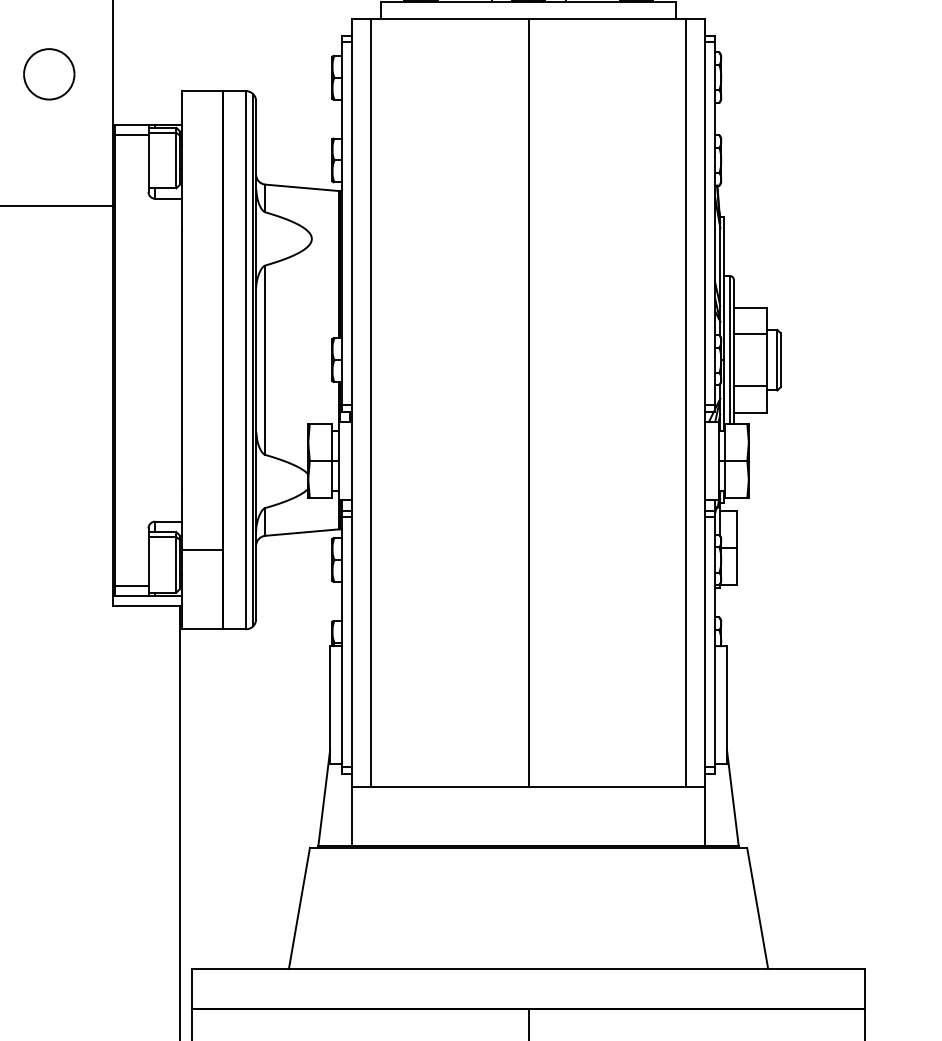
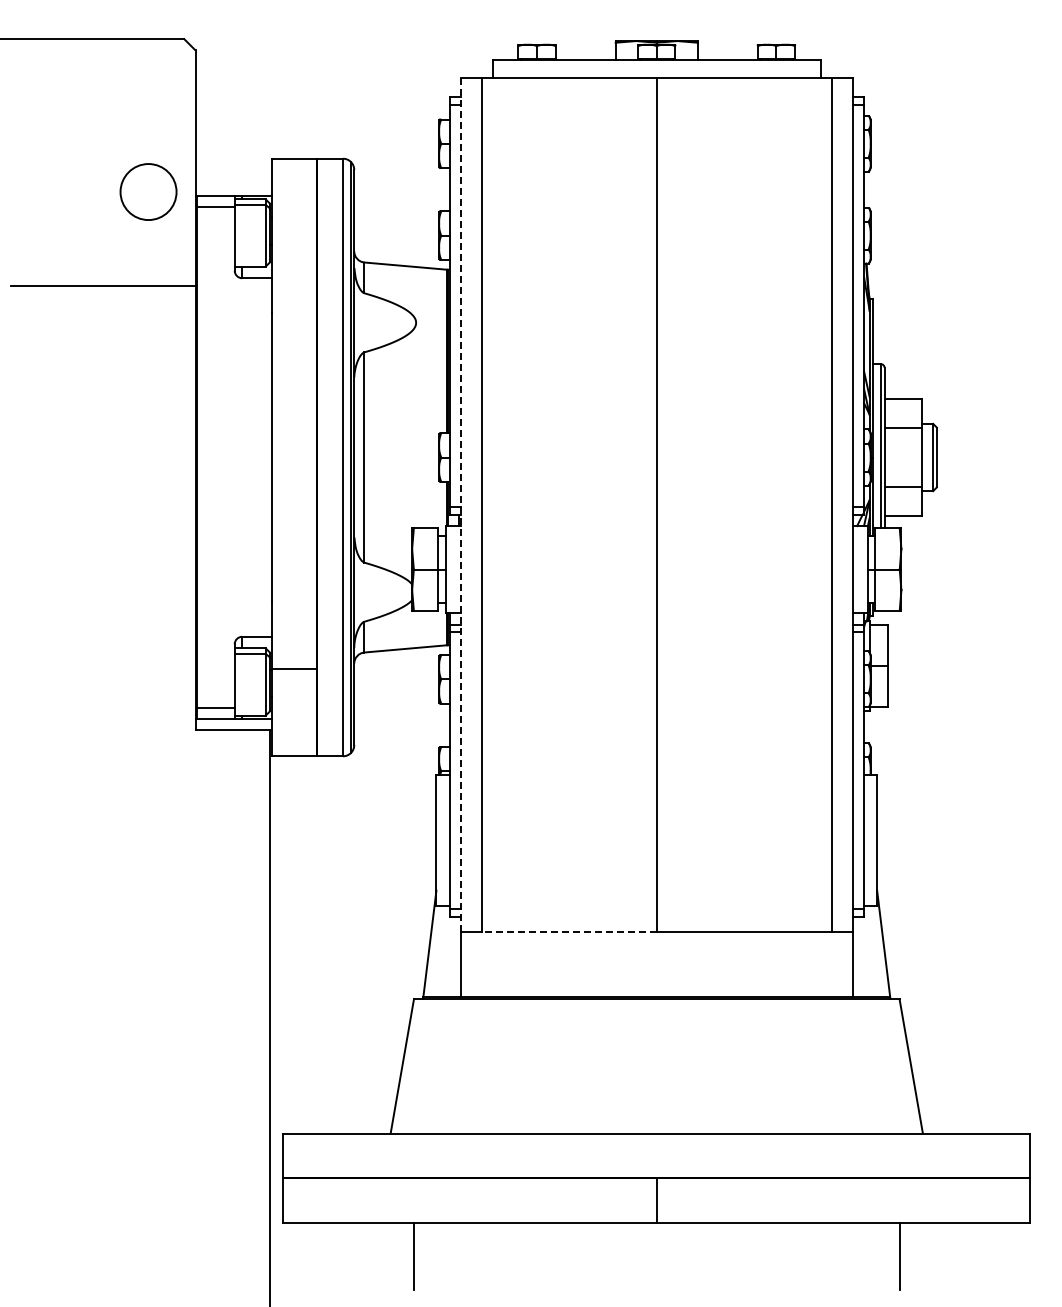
part: (49, 73) -> (148, 191), moved
line: (351, 403) -> (460, 505), solid -> dashed
line: (449, 787) -> (568, 931), solid -> dashed

